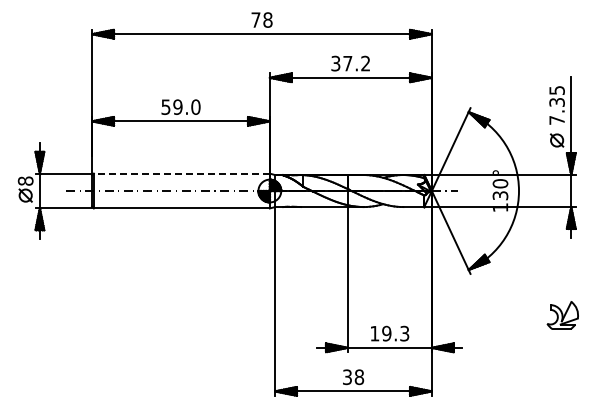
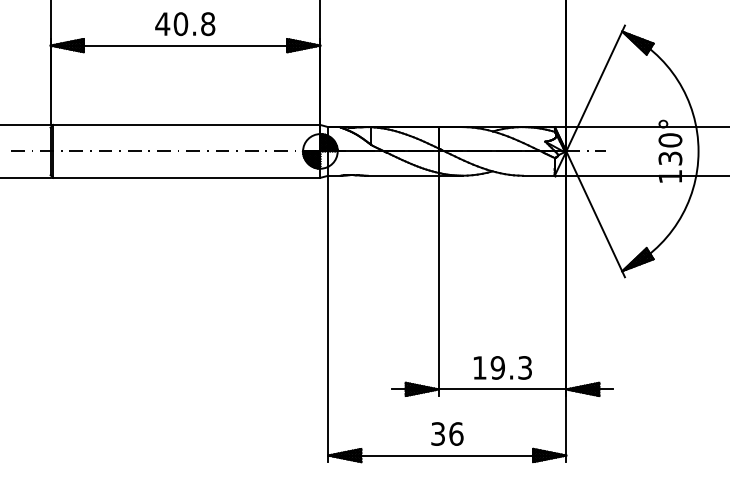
text: (180, 106) -> (184, 23), 59.0 -> 40.8
line: (181, 173) -> (186, 124), dashed -> solid
text: (359, 376) -> (456, 432), 38 -> 36

